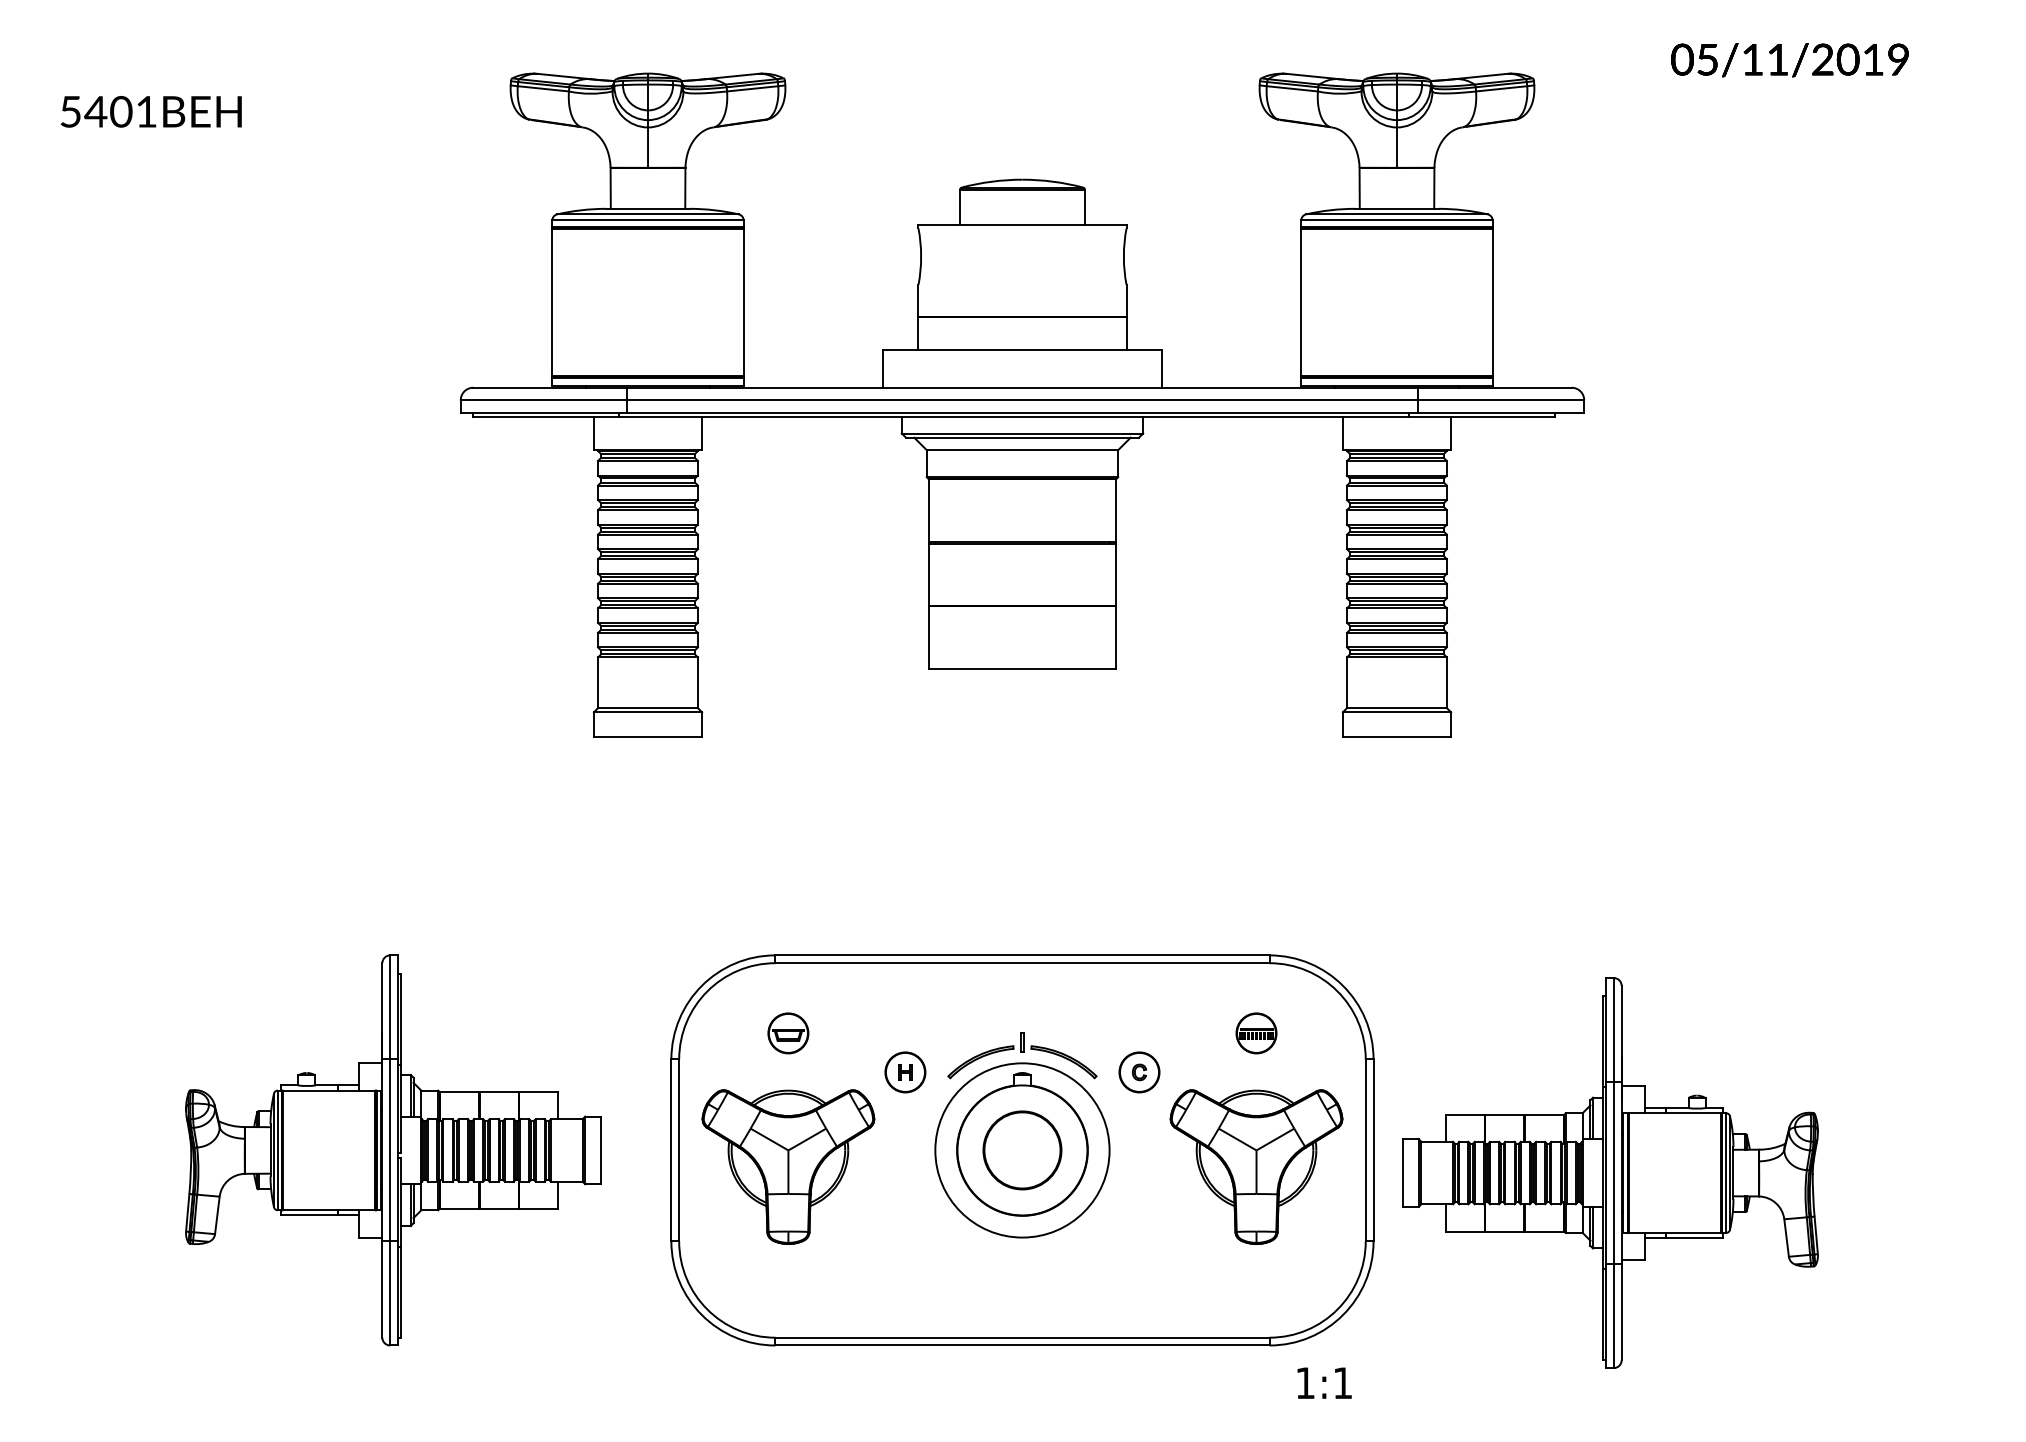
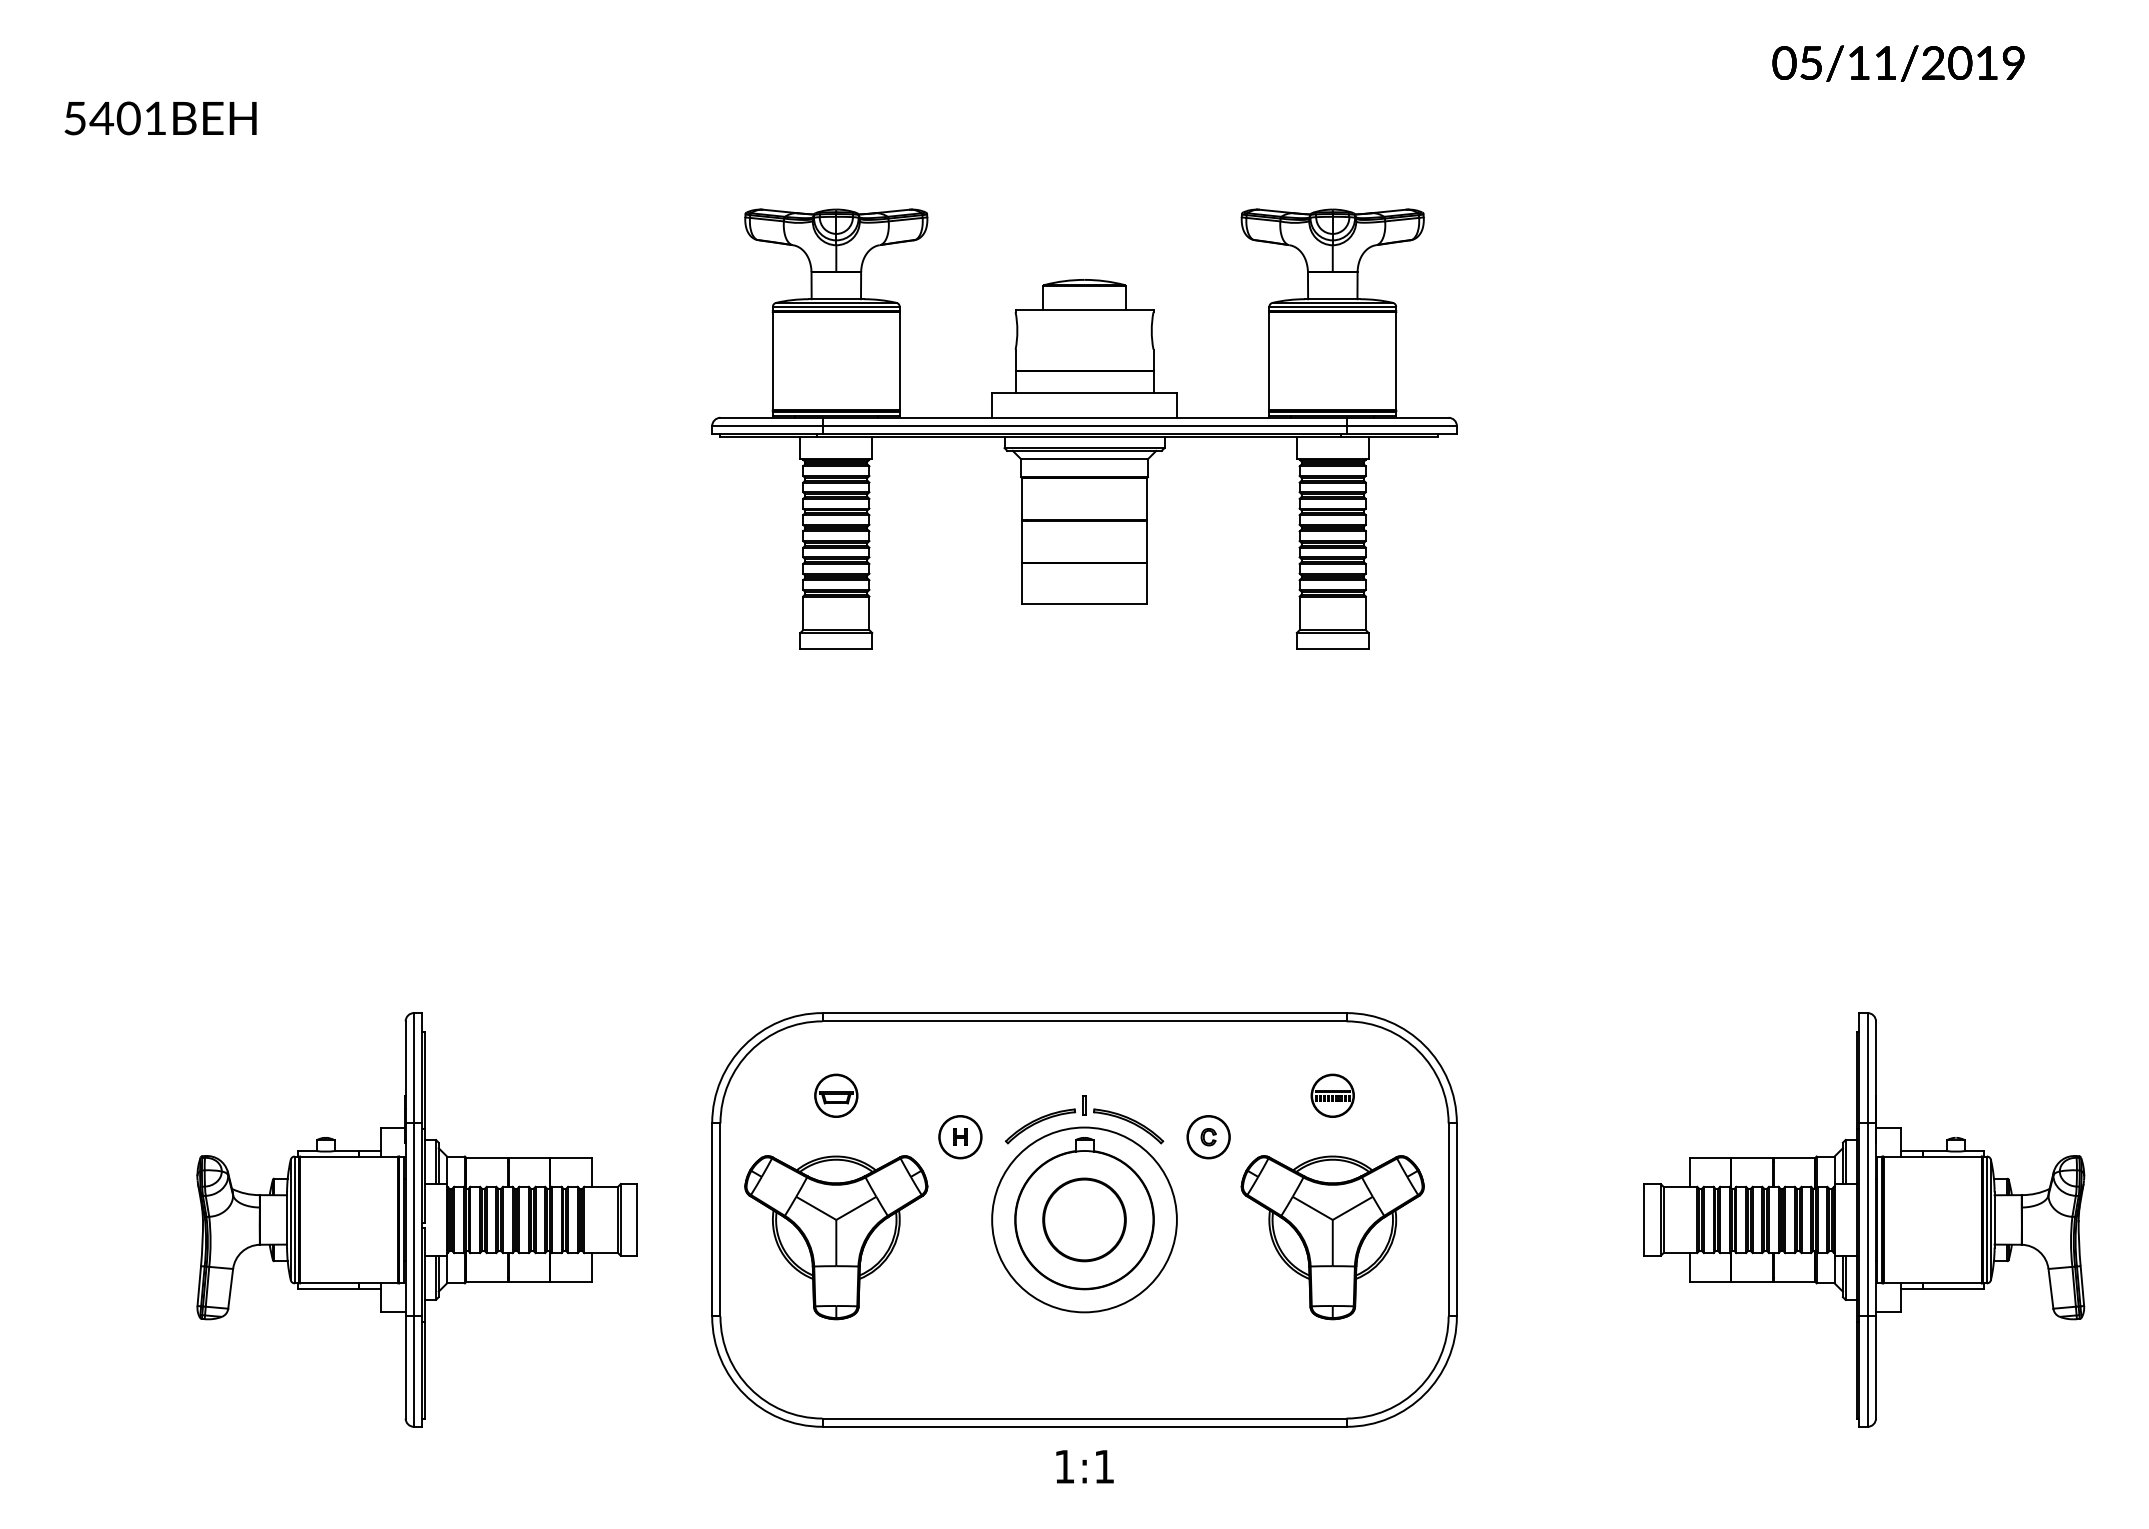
part: (1022, 404) -> (1084, 428), size x0.62
part: (1610, 1172) -> (1864, 1219), moved
text: (1324, 1382) -> (1084, 1466), moved

